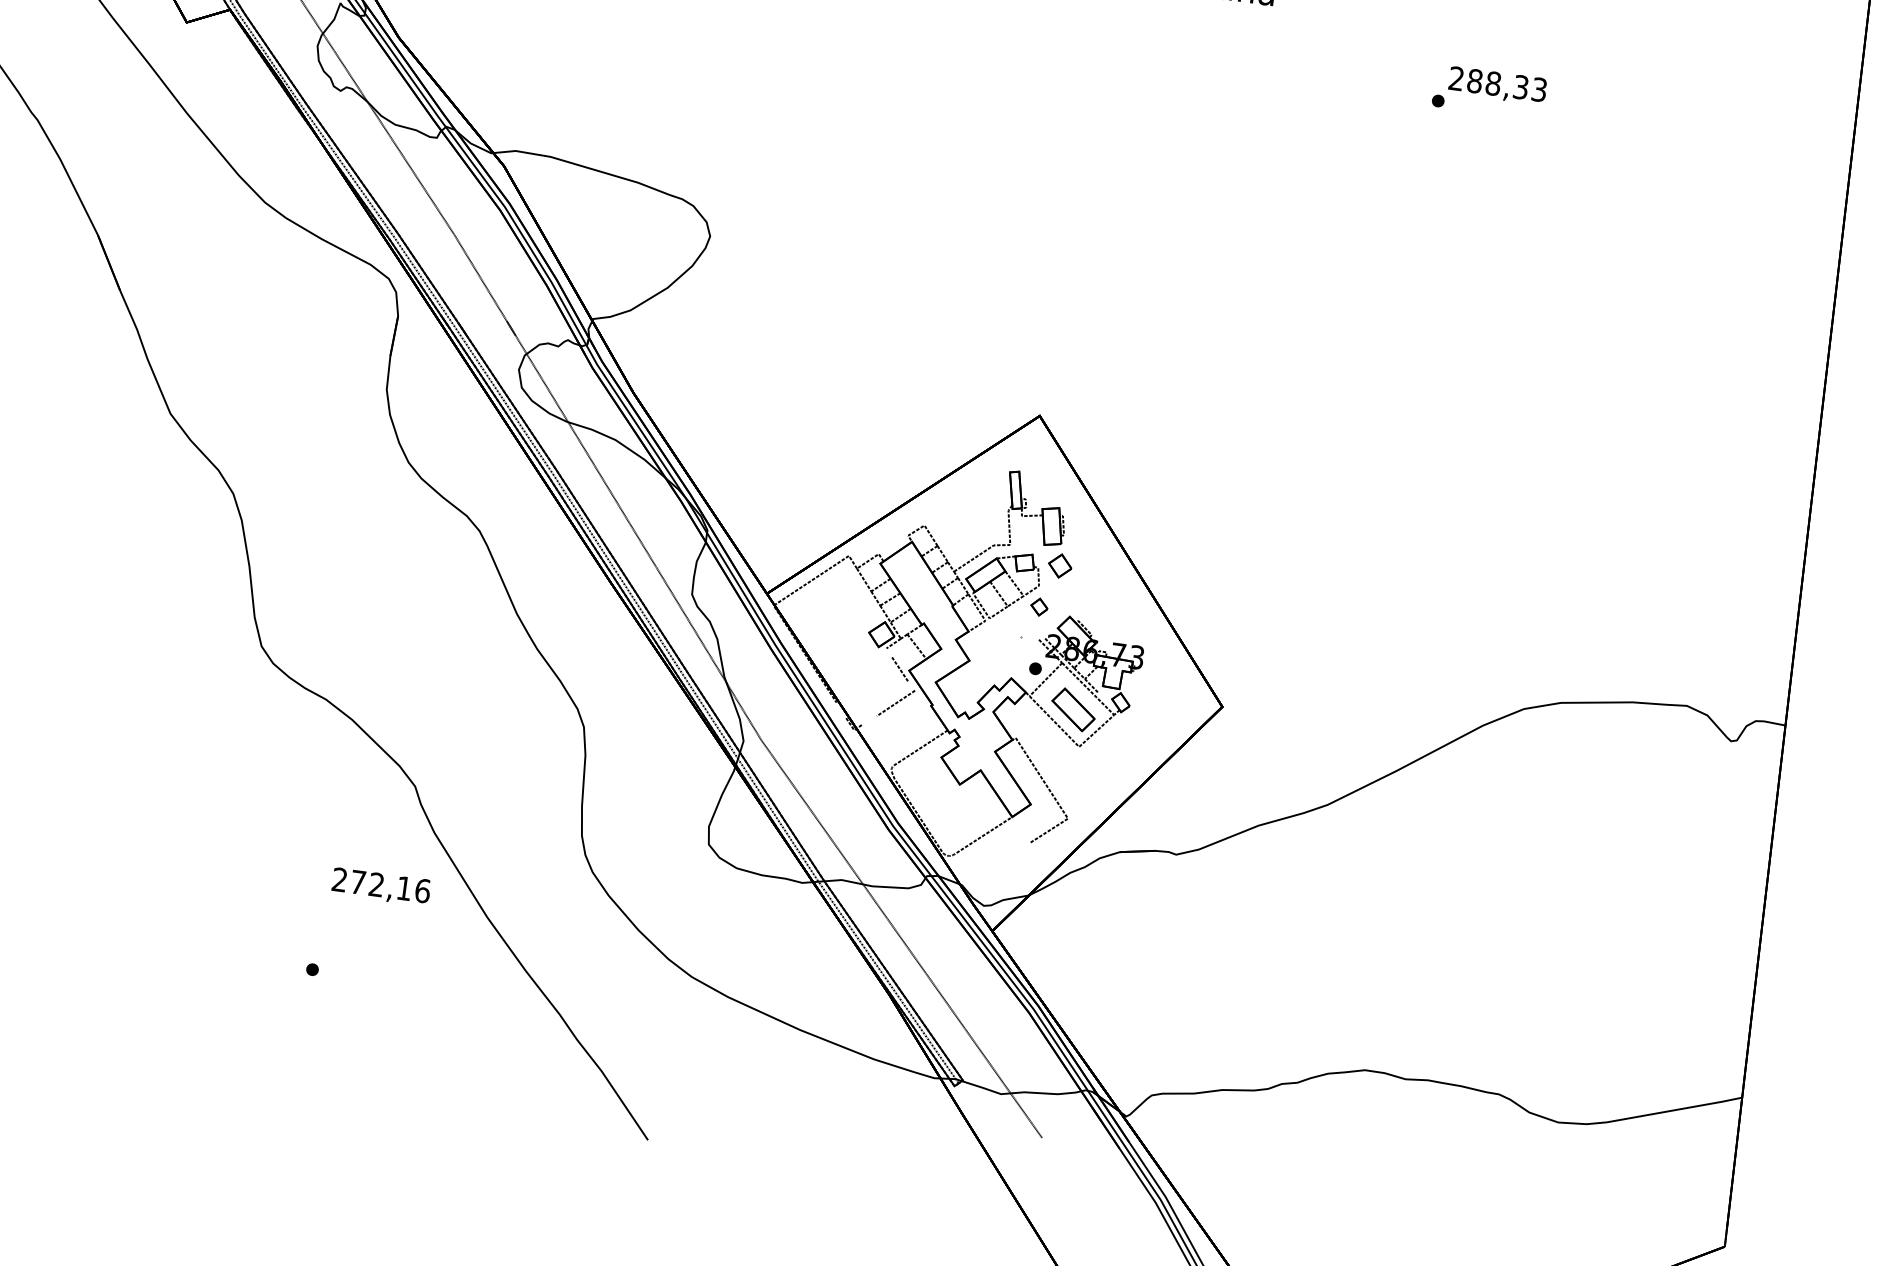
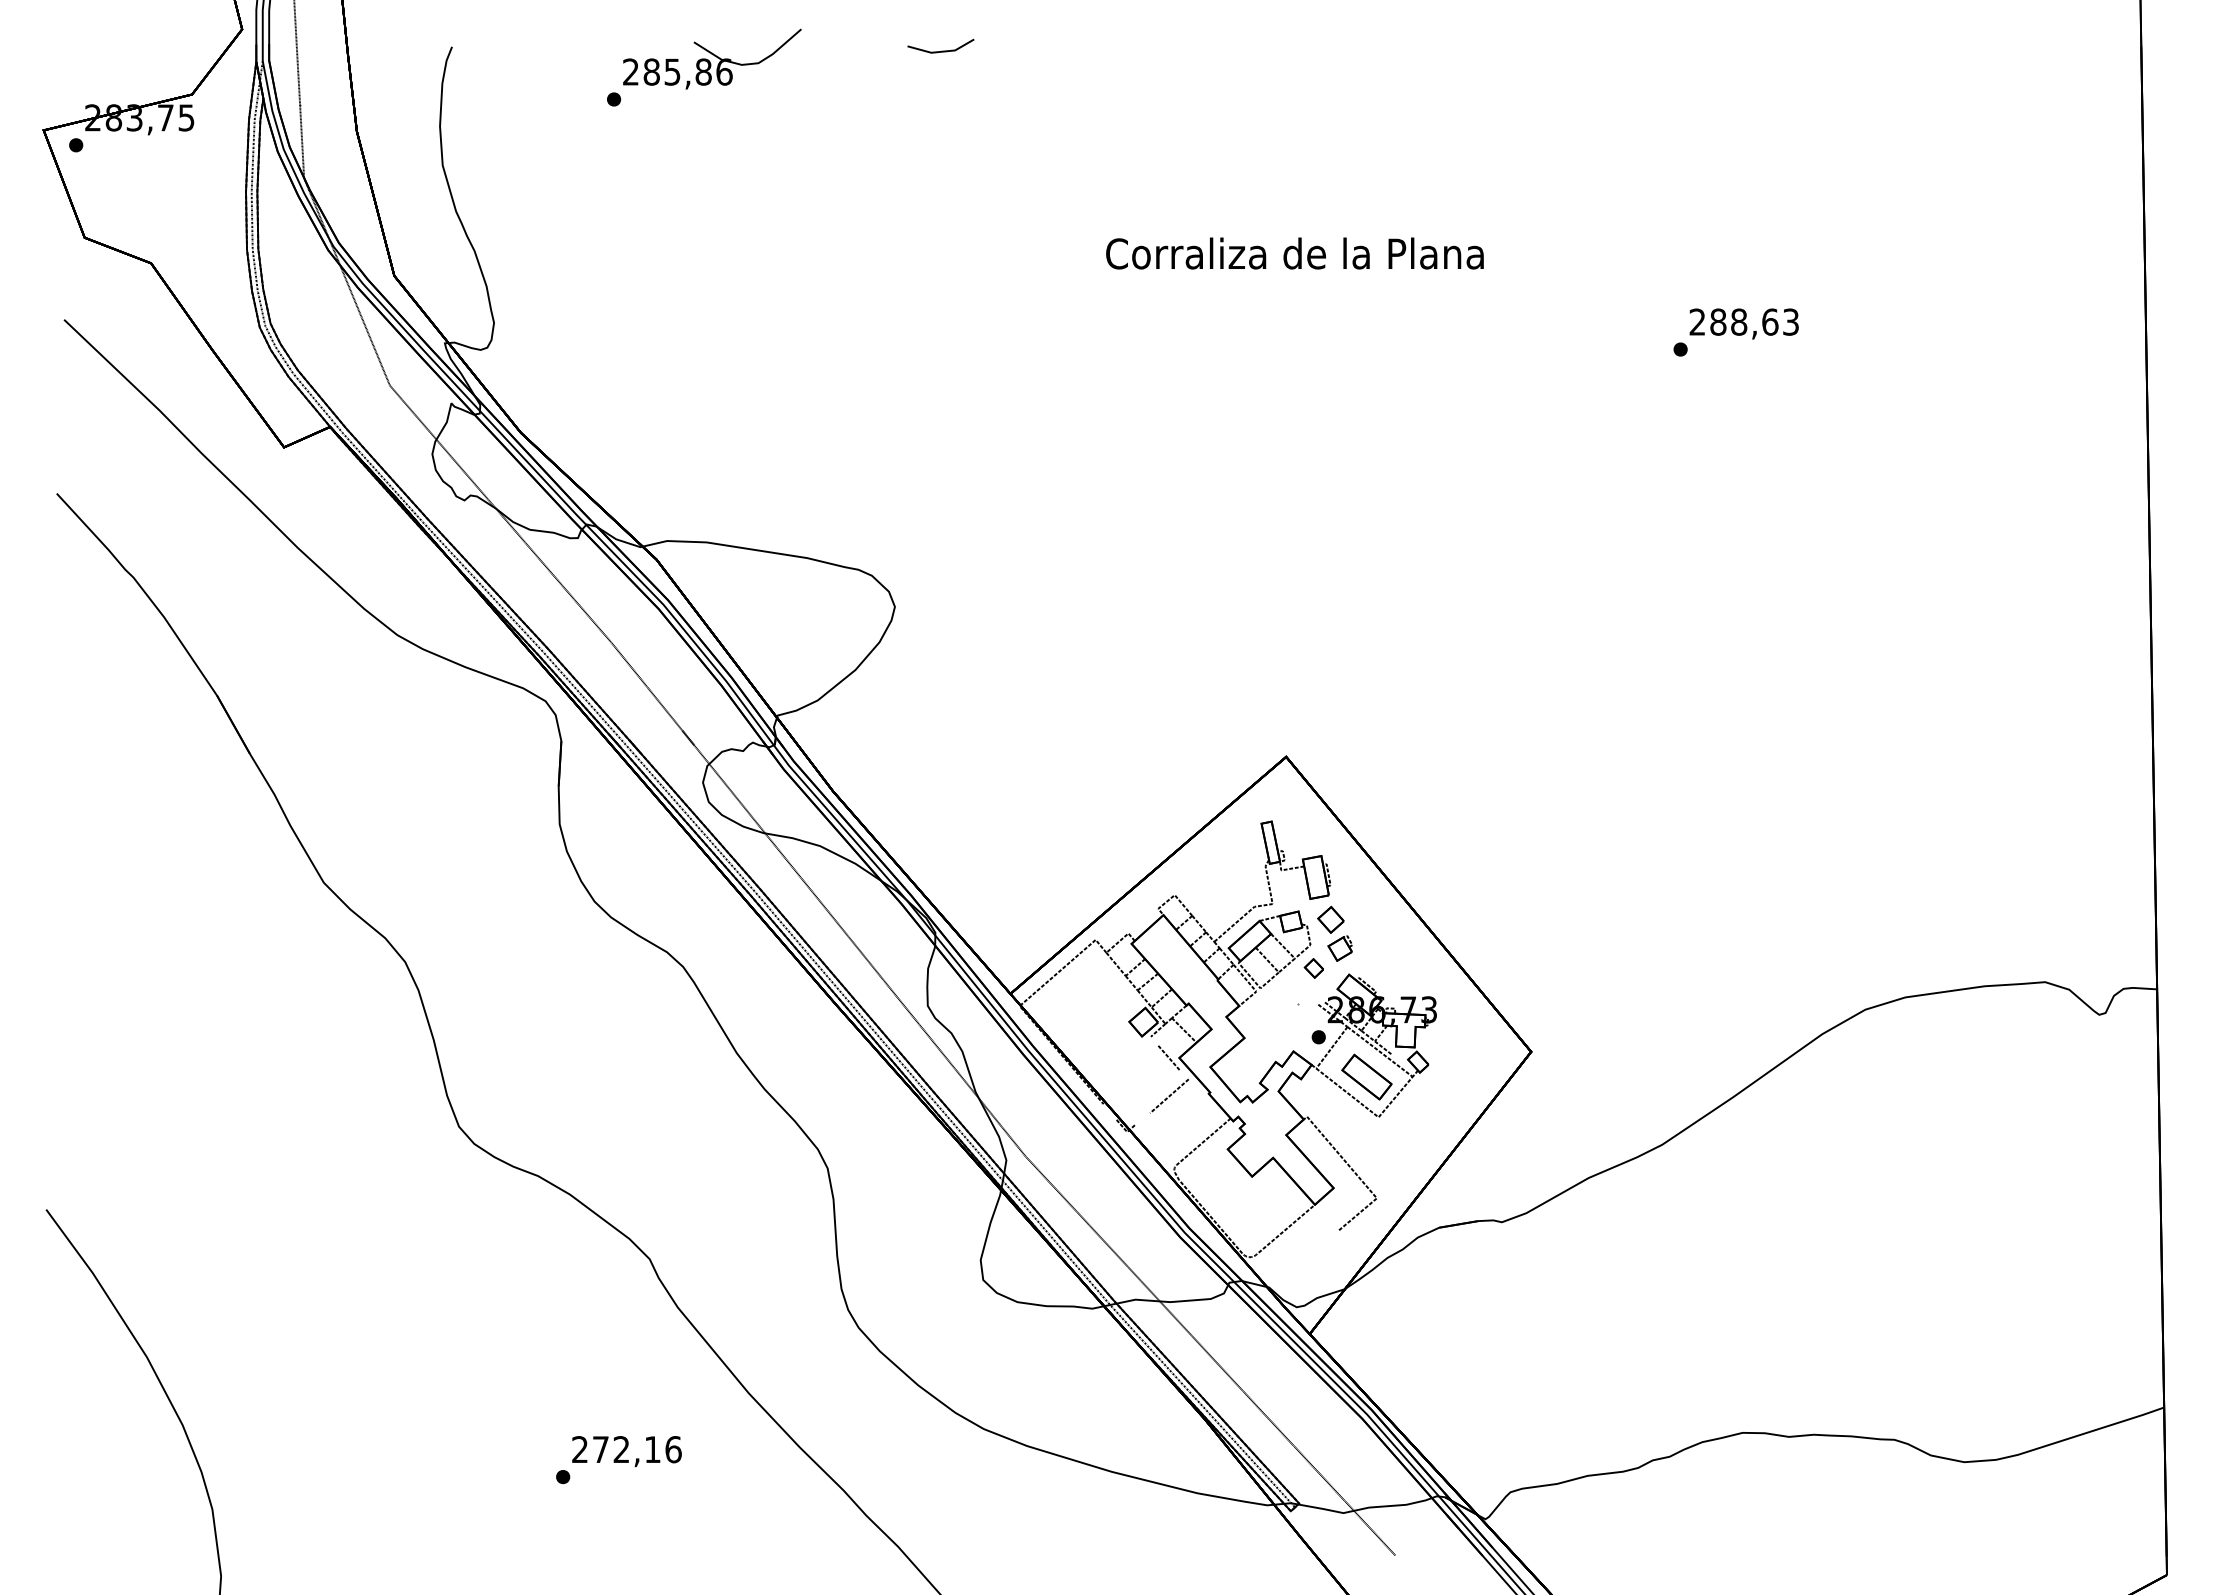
text: (1521, 86) -> (1770, 321), 288,33 -> 288,63
part: (1064, 592) -> (1339, 948), added
text: (380, 887) -> (626, 1451), moved

